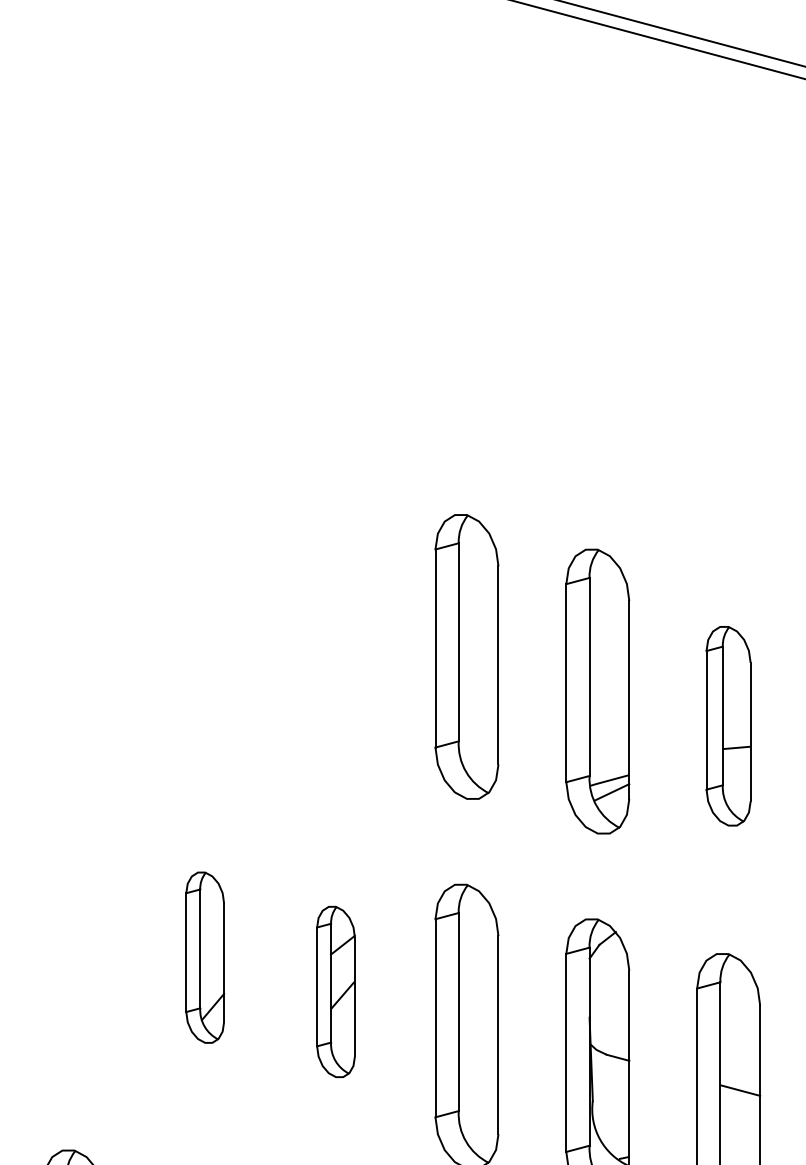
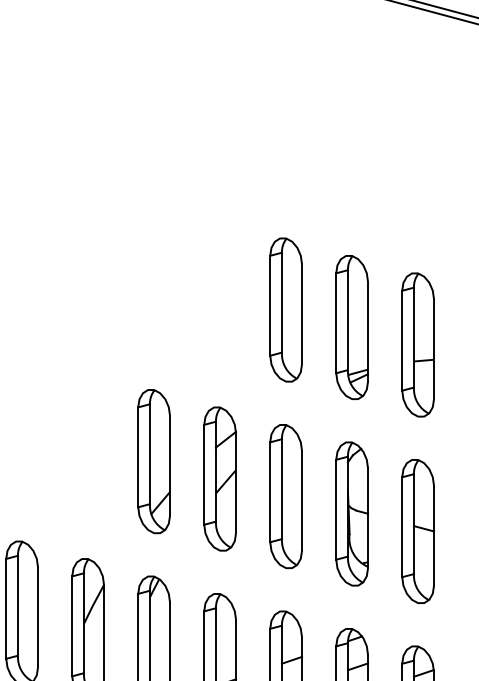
part: (727, 725) -> (417, 344), size x1.43
part: (204, 957) -> (153, 461), size x1.67
part: (334, 990) -> (219, 478), size x1.67

